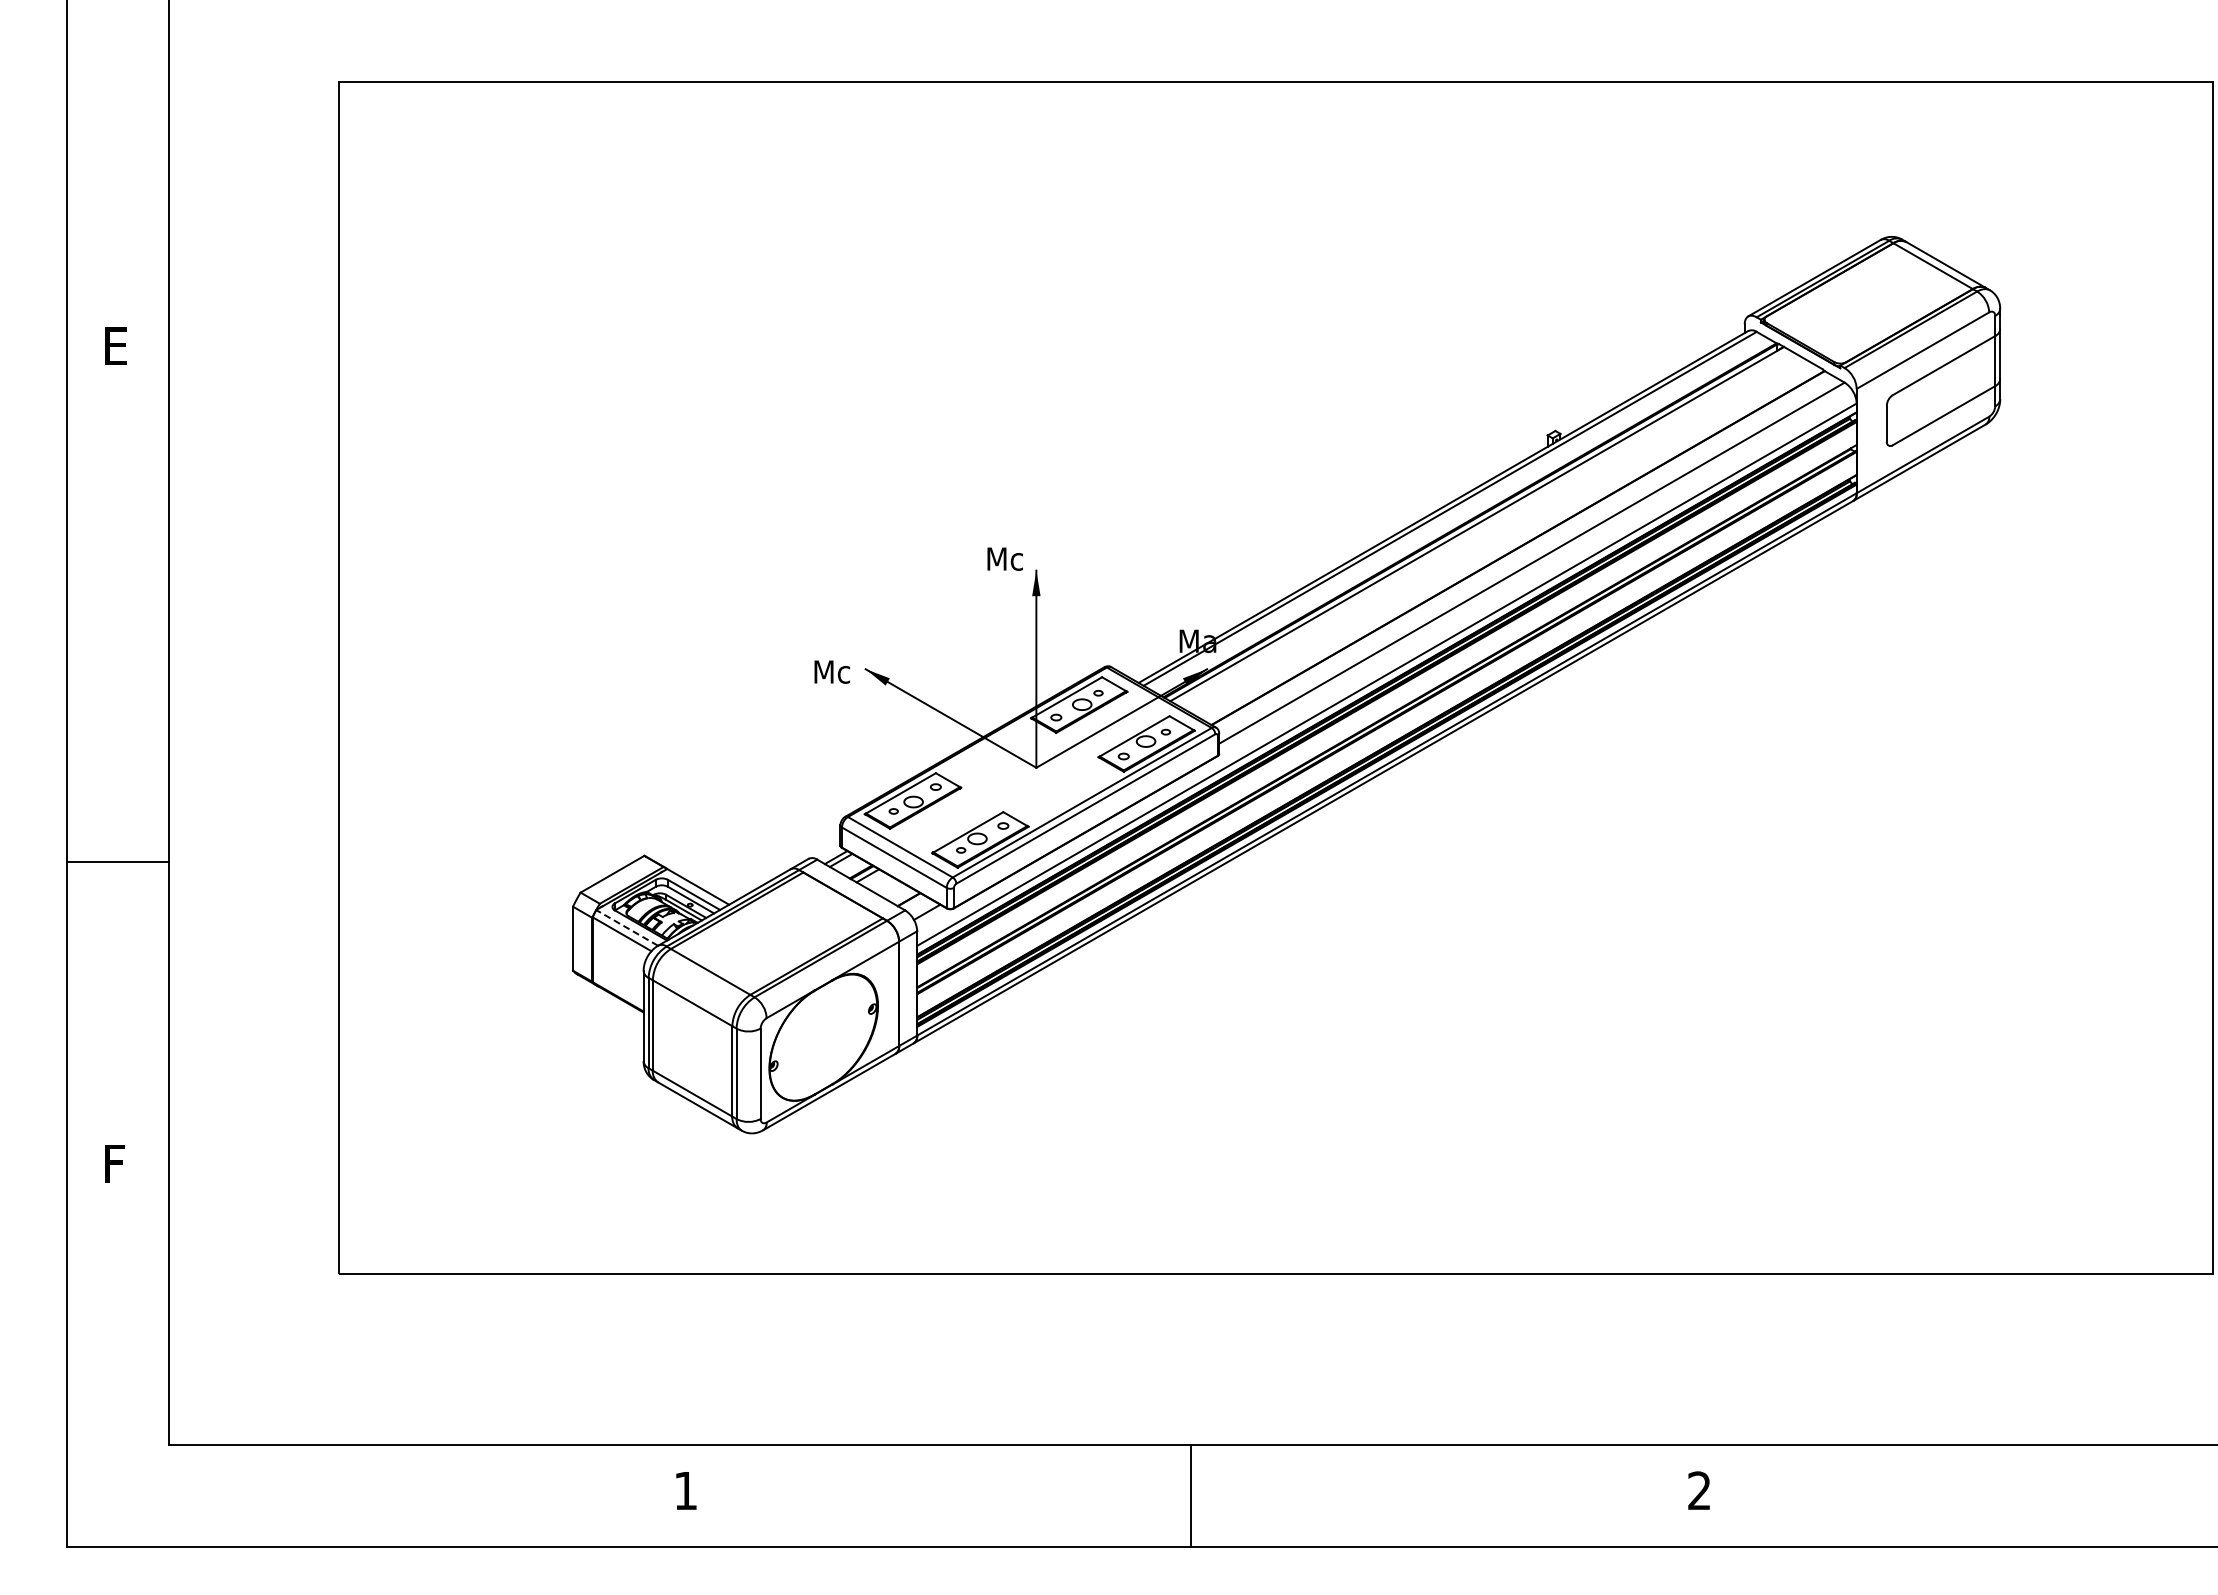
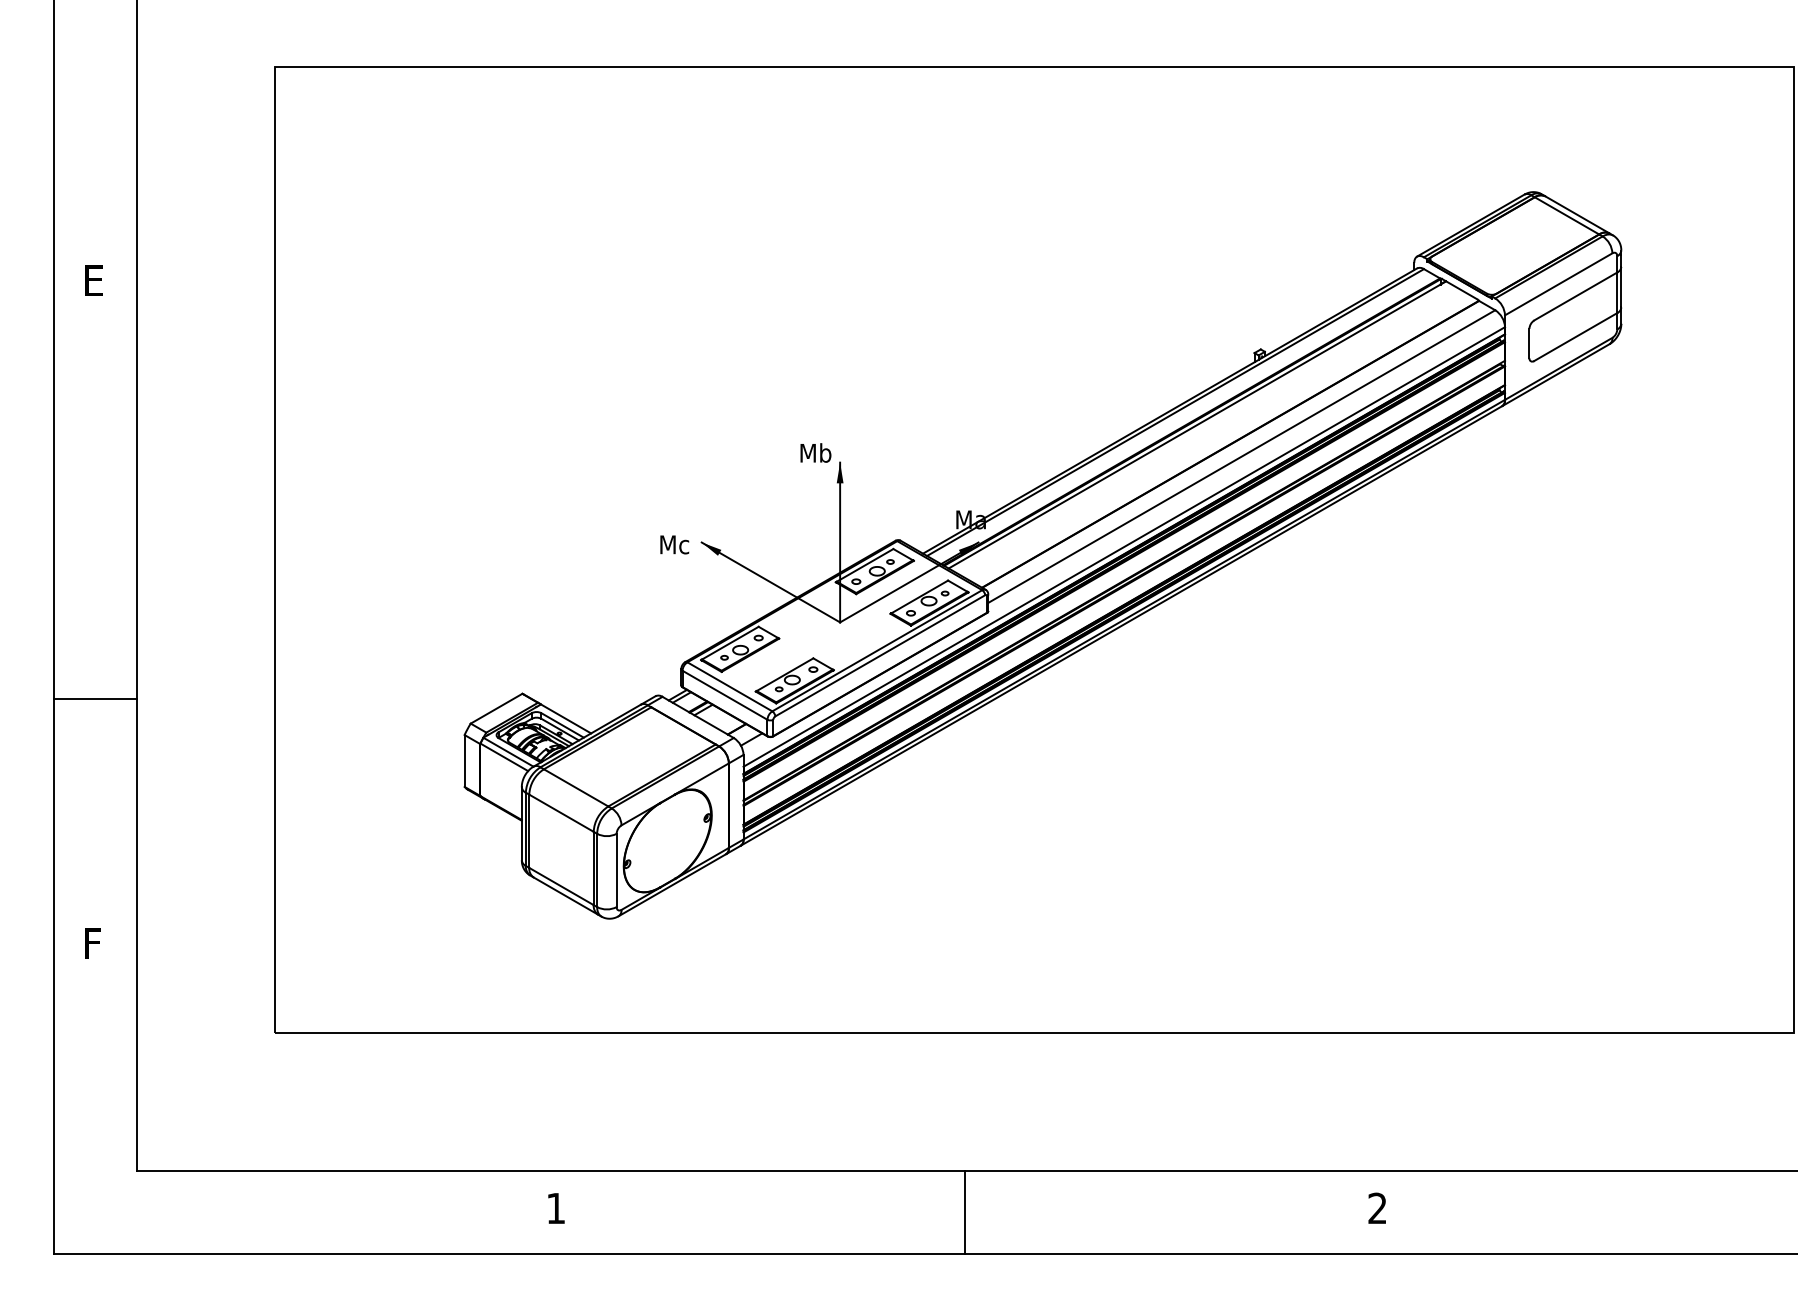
text: (1017, 558) -> (824, 452), Mc -> Mb
line: (627, 927) -> (508, 751), dashed -> solid

